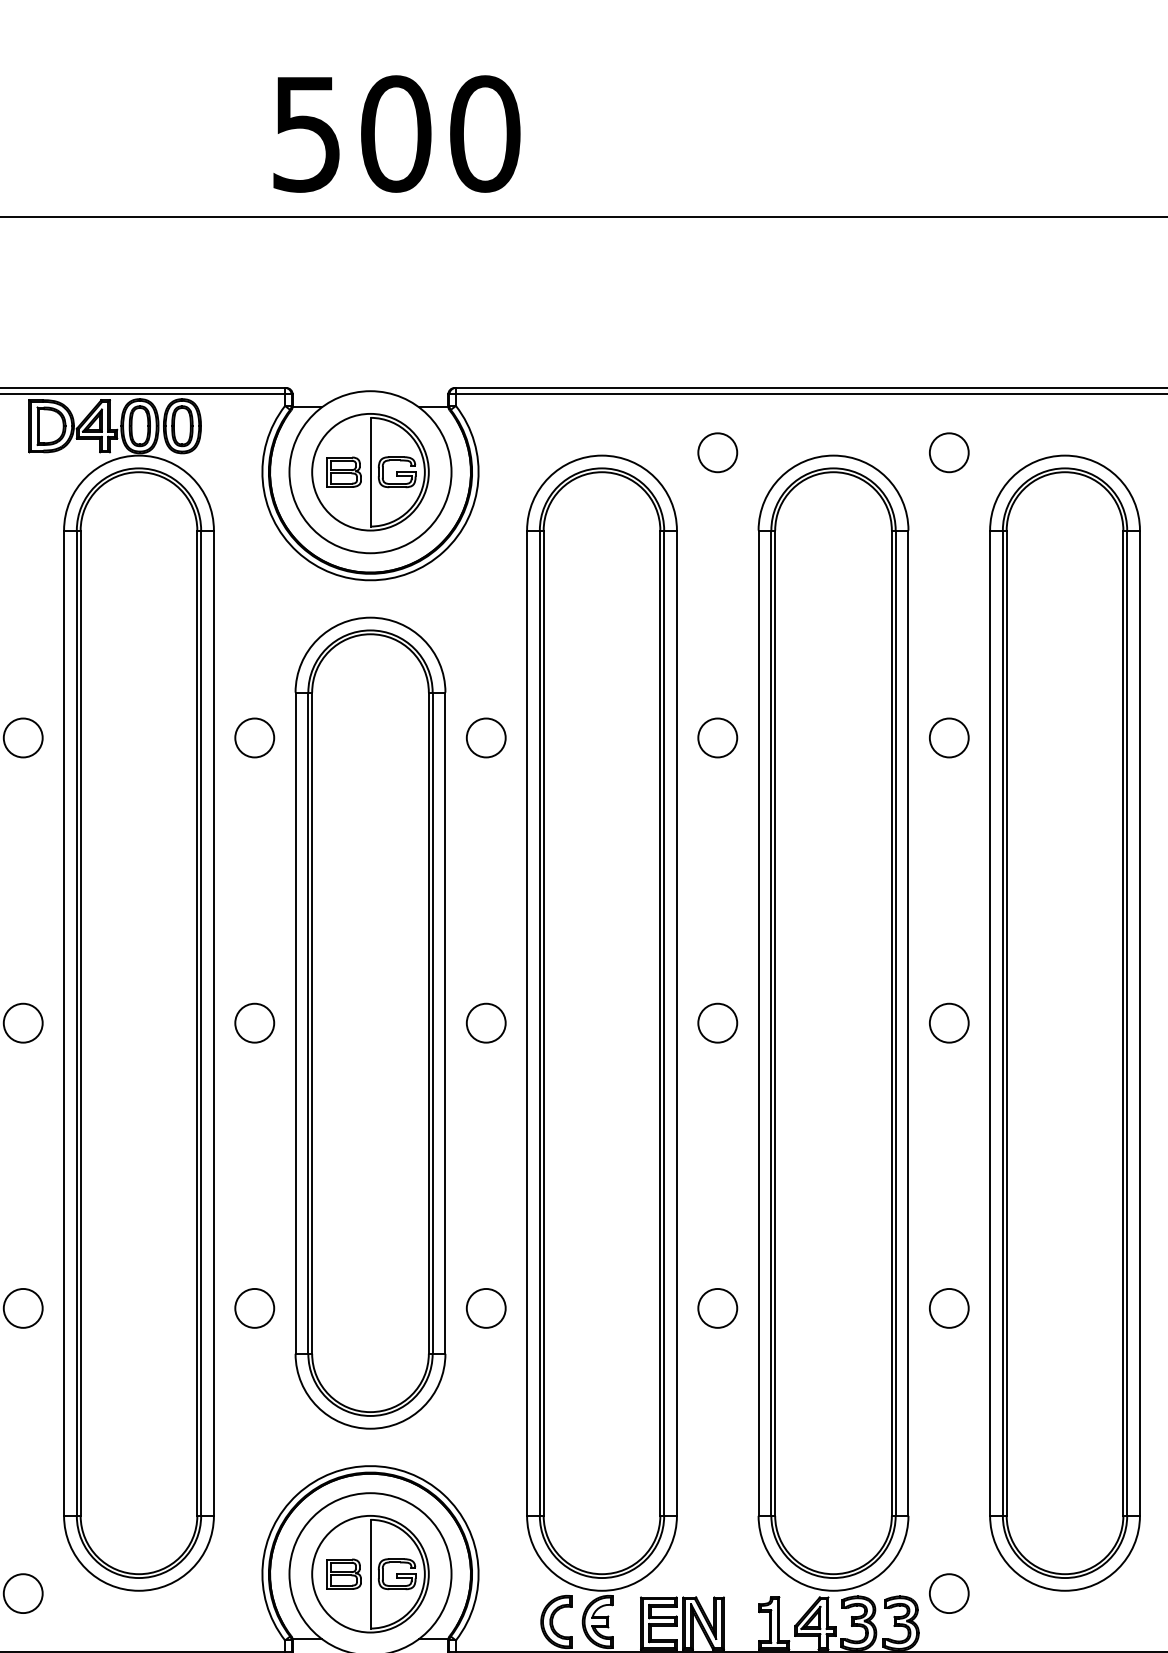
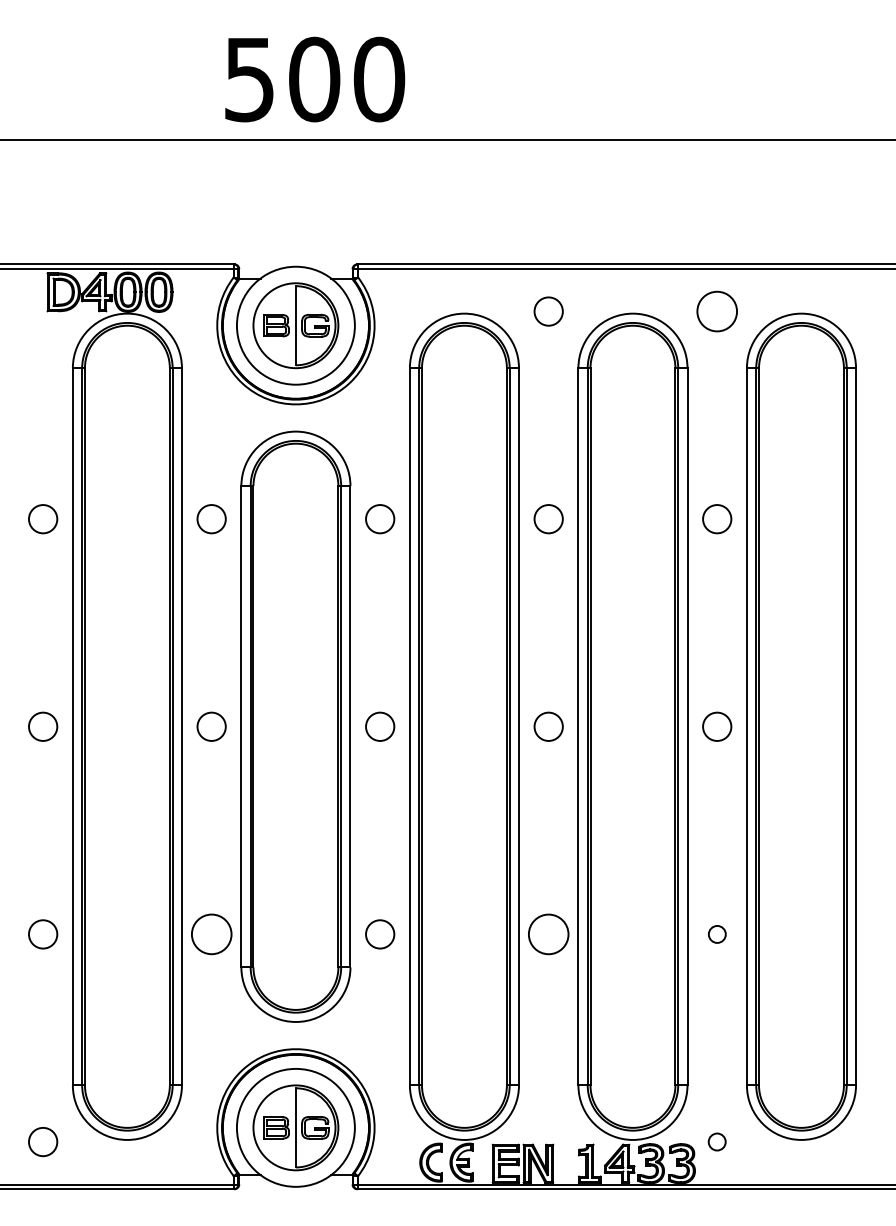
circle: (949, 452) -> (717, 311), size x1.4
circle: (254, 1308) -> (211, 934), size x1.4
circle: (717, 1308) -> (548, 934), size x1.4
circle: (949, 1308) -> (717, 934), size x0.6
circle: (949, 1592) -> (717, 1141), size x0.6

